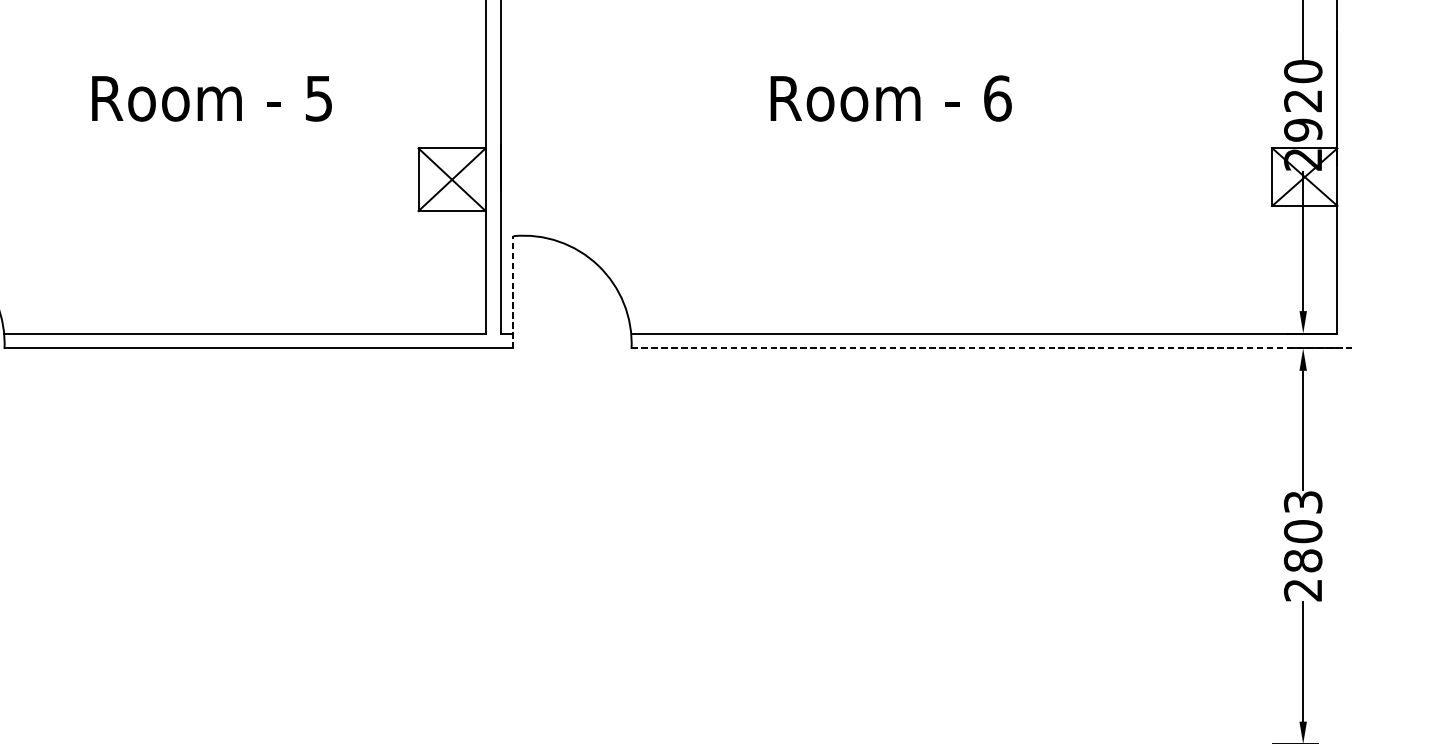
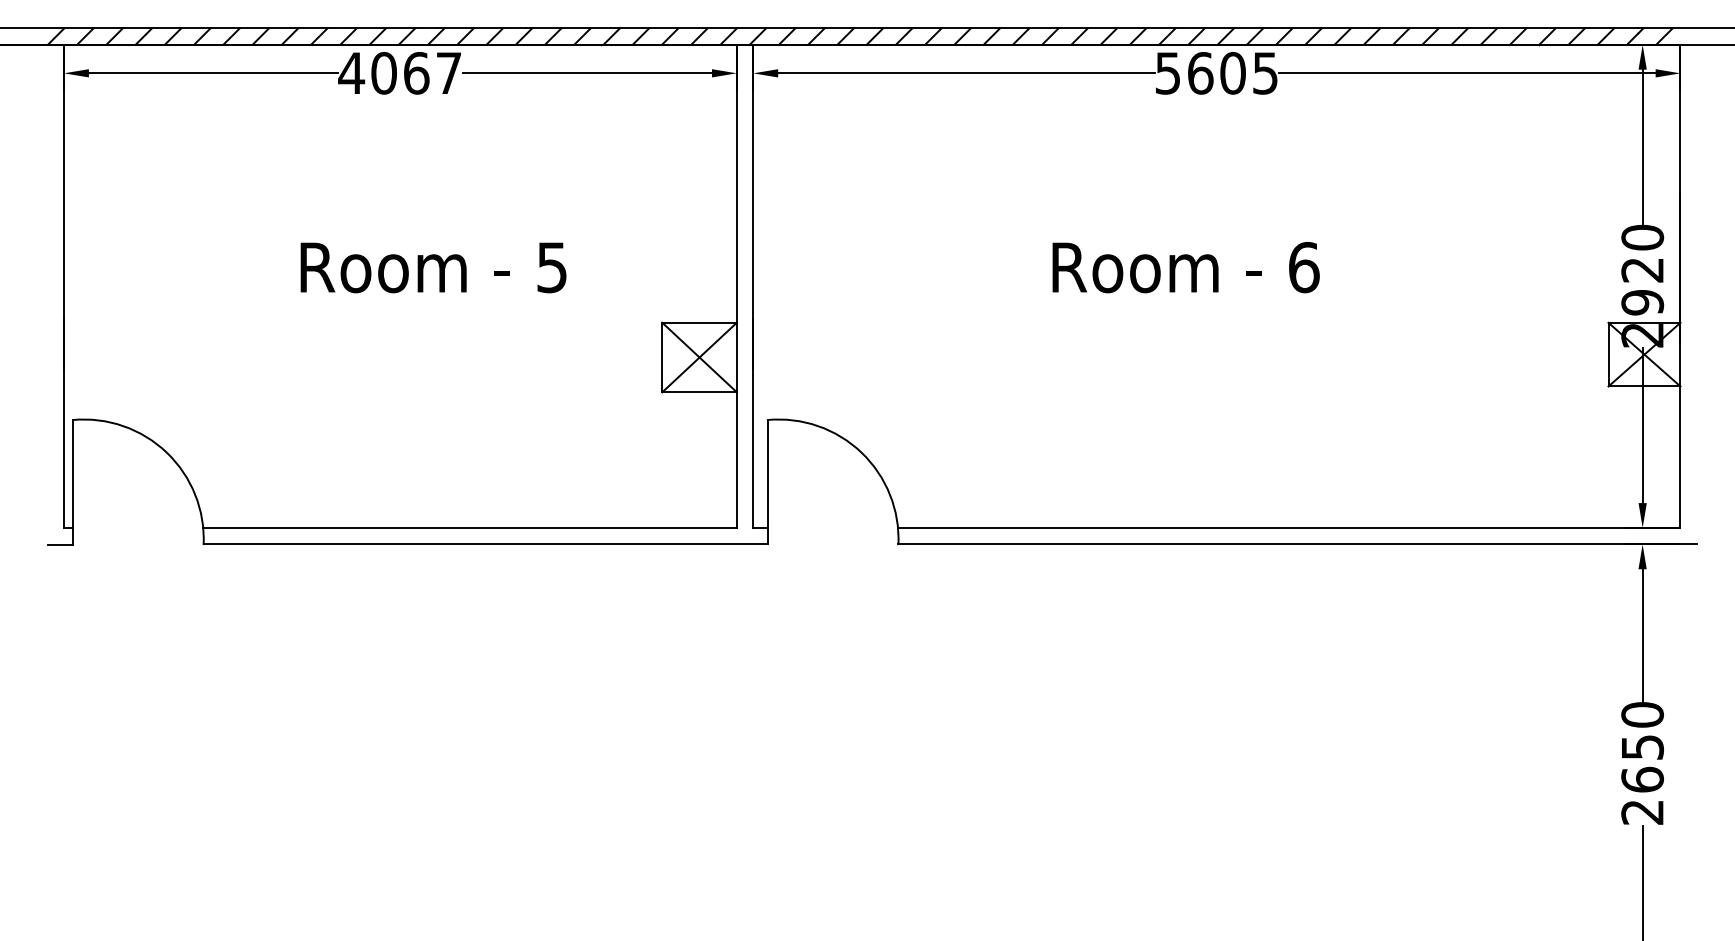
line: (513, 291) -> (767, 481), dashed -> solid
line: (992, 348) -> (1298, 544), dashed -> solid
text: (1303, 531) -> (1642, 747), 2803 -> 2650

